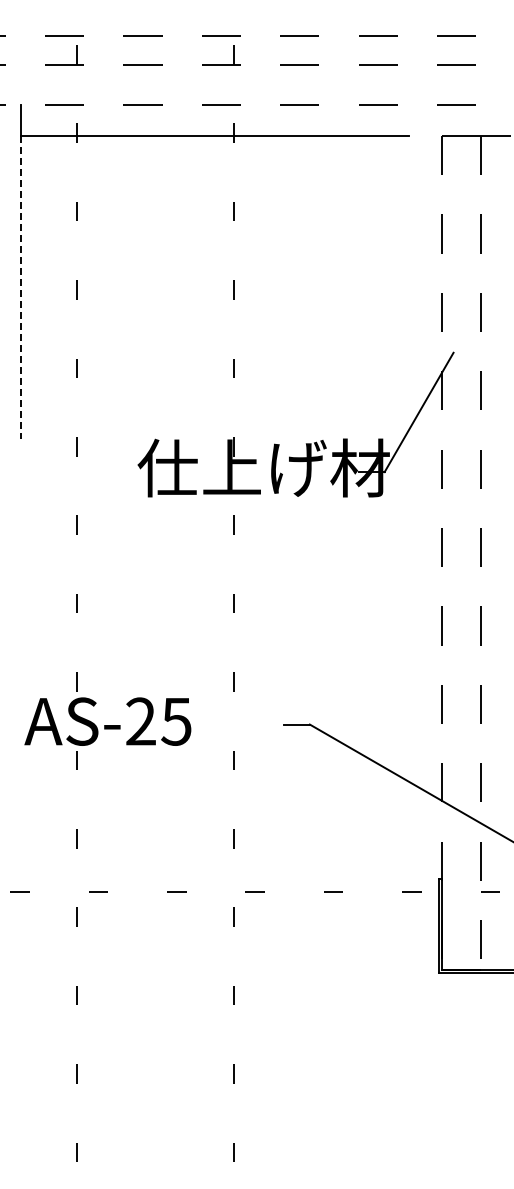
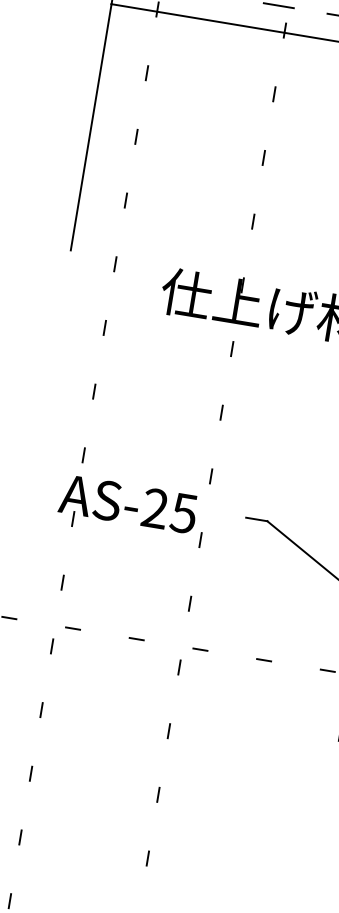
line: (20, 287) -> (91, 127), dashed -> solid
text: (107, 721) -> (128, 503), moved

